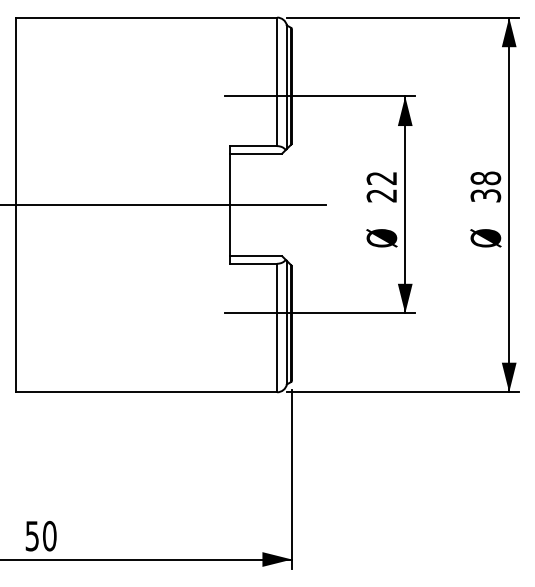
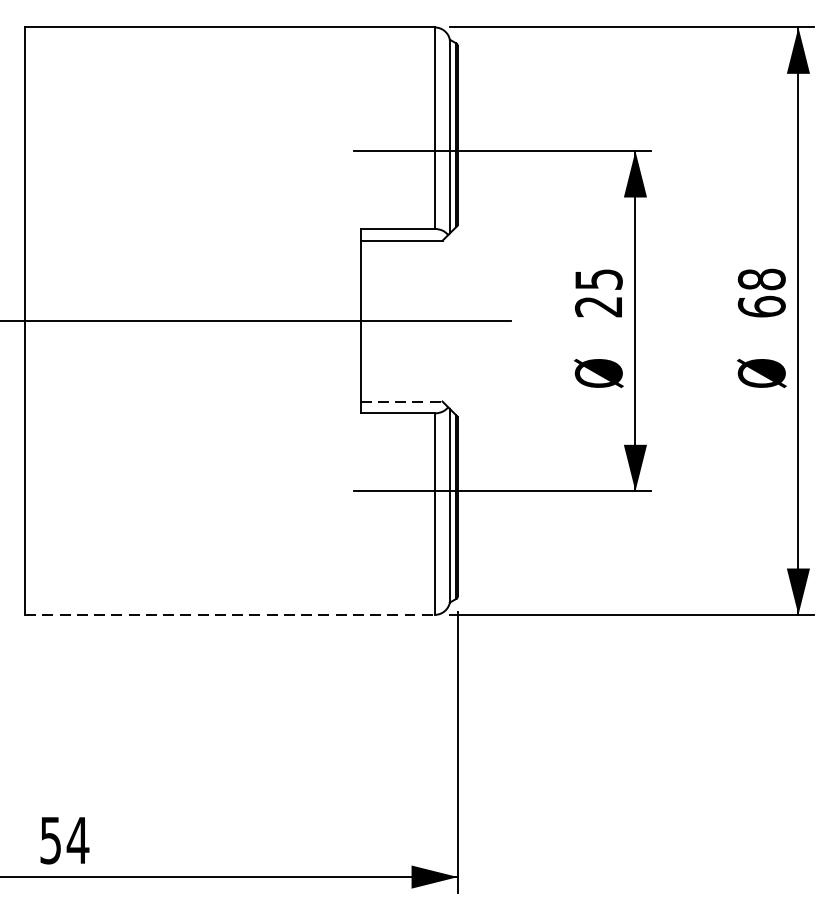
text: (381, 178) -> (598, 279), 22 -> 25
text: (485, 195) -> (761, 306), 38 -> 68
line: (256, 256) -> (402, 401), solid -> dashed
line: (146, 392) -> (229, 615), solid -> dashed
text: (49, 535) -> (77, 839), 50 -> 54

